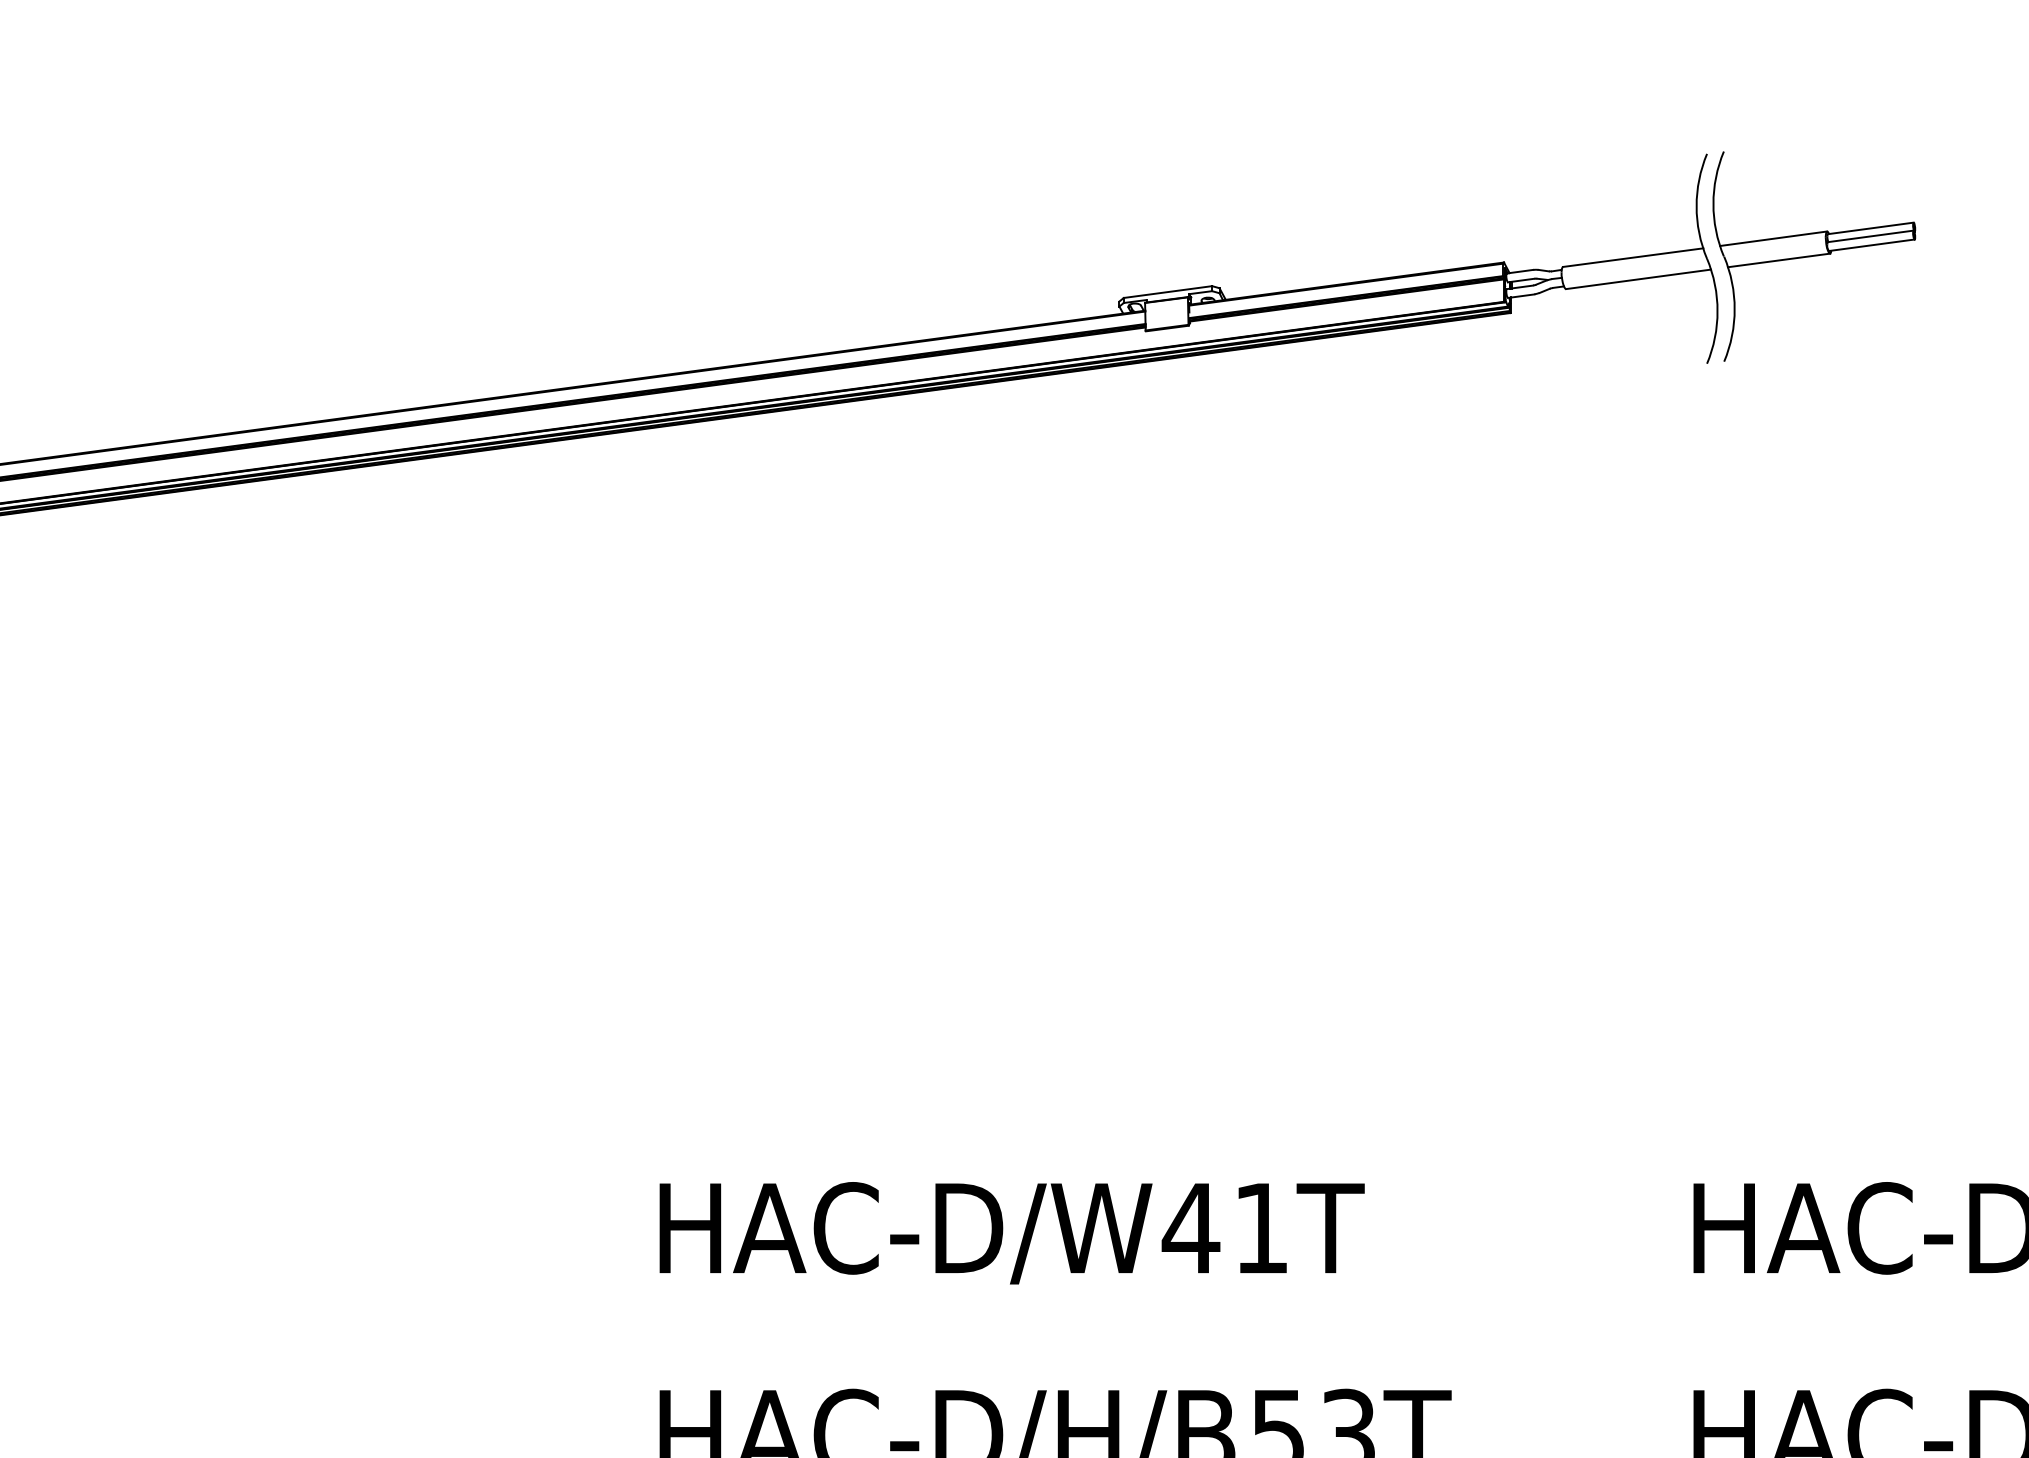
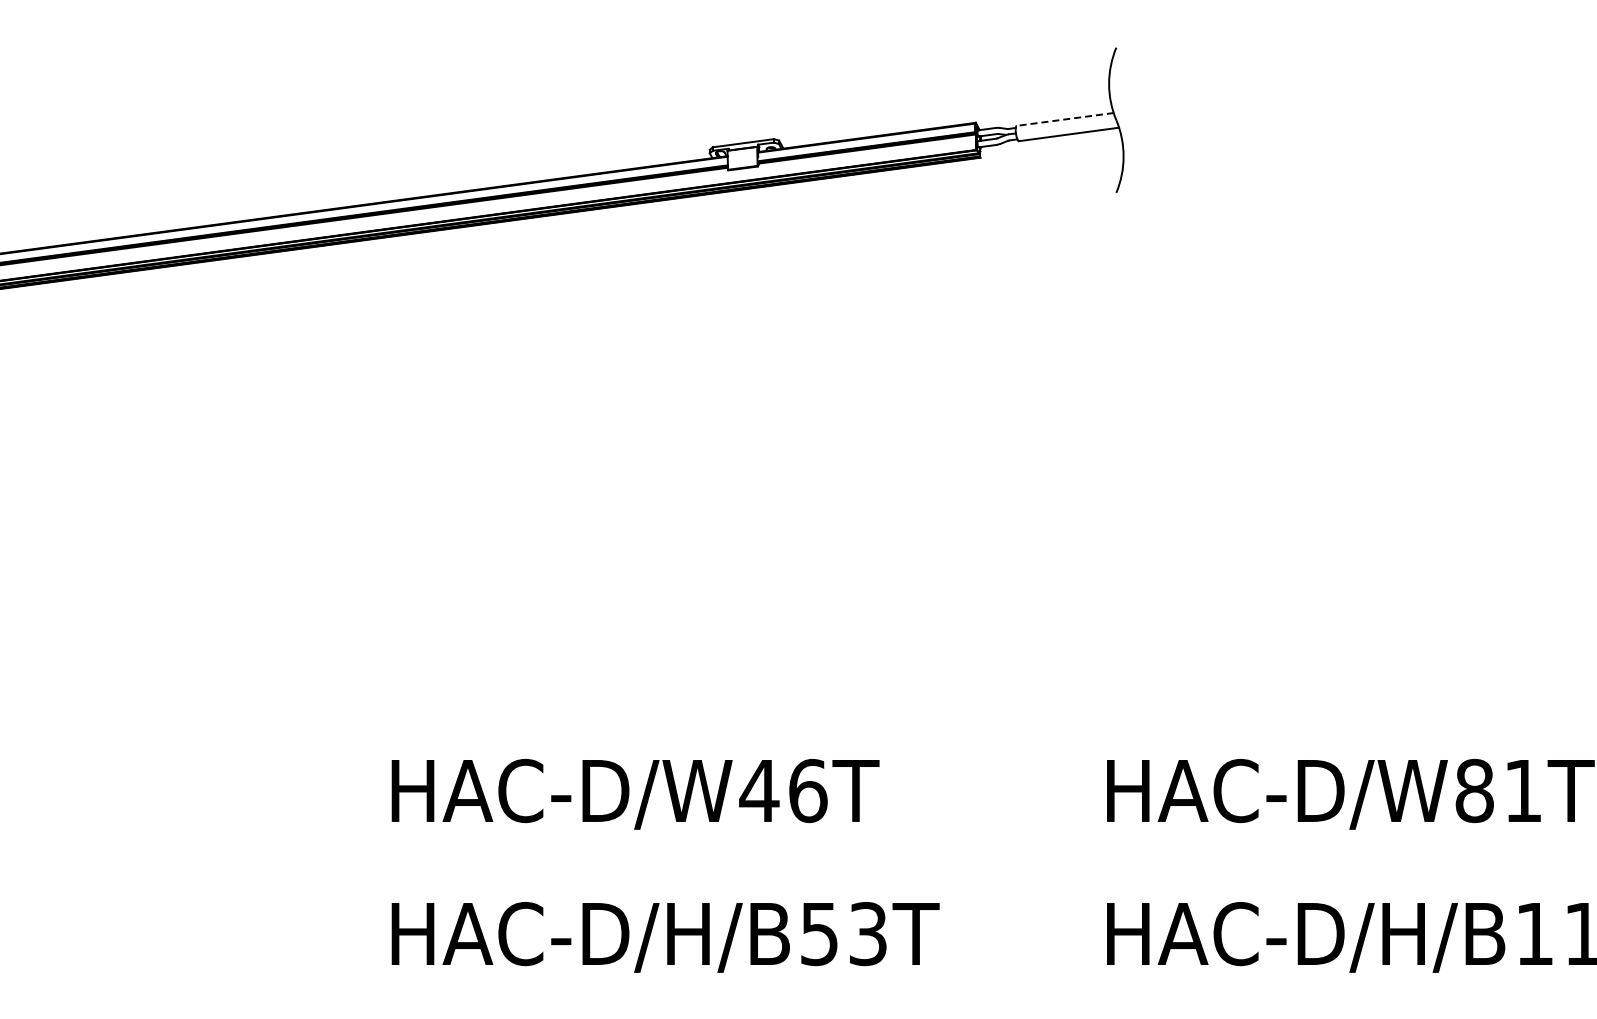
part: (1814, 256) -> (1190, 118), removed
line: (1633, 257) -> (1065, 119), solid -> dashed
text: (1262, 1227) -> (808, 790), HAC-D/W41T -> HAC-D/W46T

